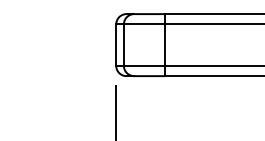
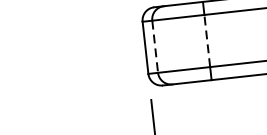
line: (123, 45) -> (154, 47), solid -> dashed
line: (165, 45) -> (207, 41), solid -> dashed

